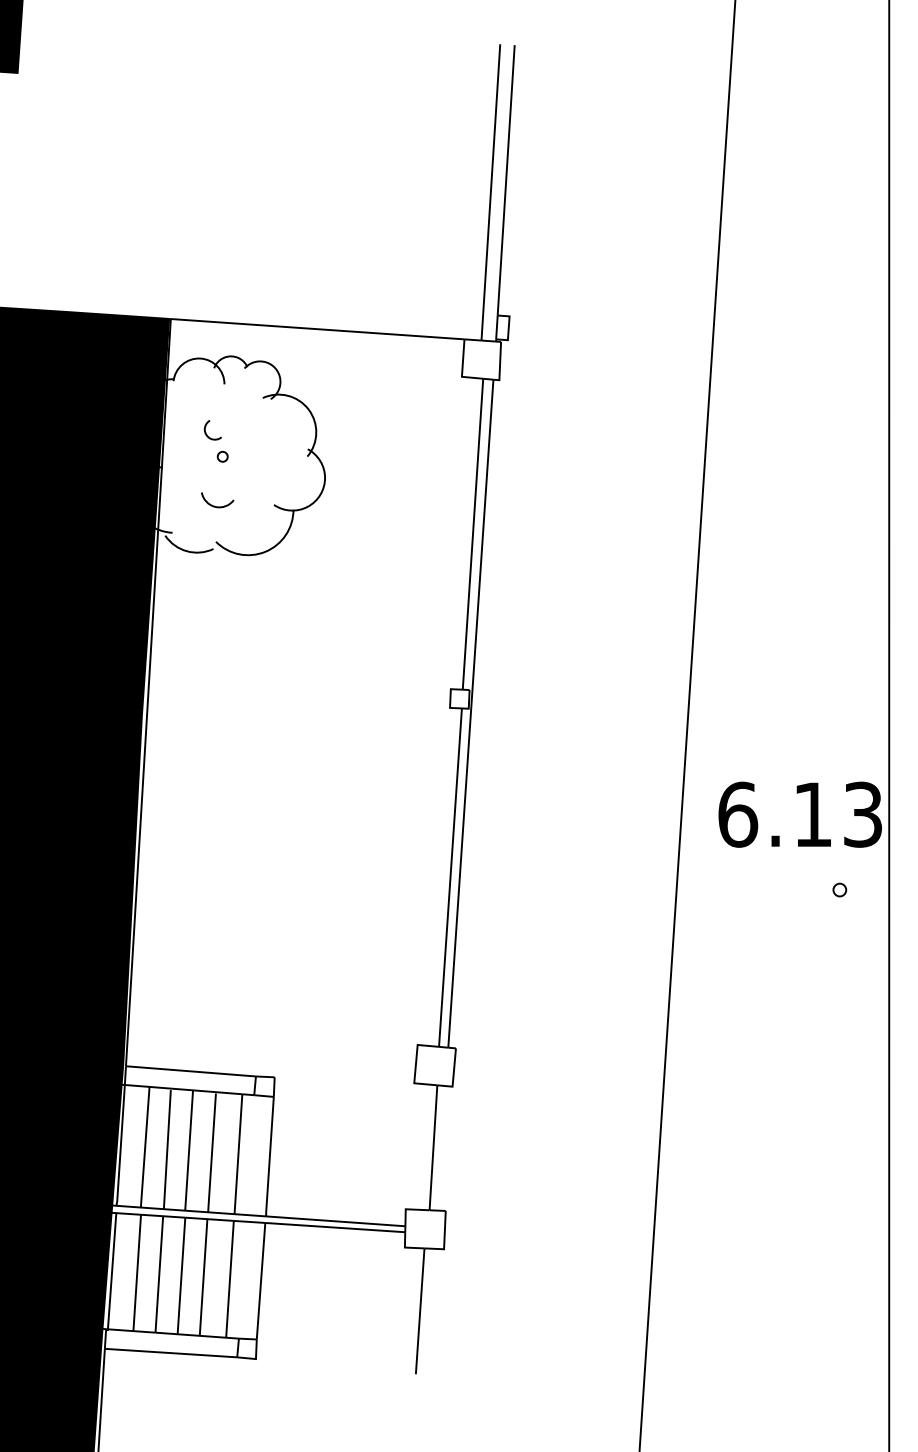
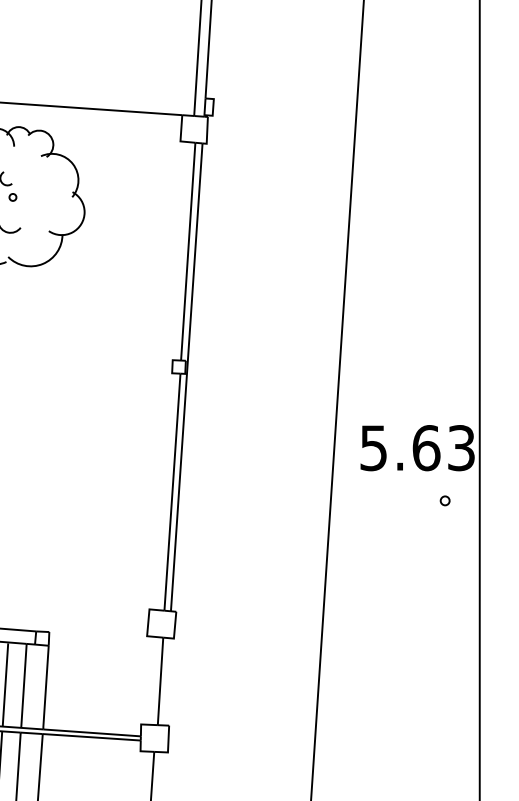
text: (775, 814) -> (400, 447), 6.13 -> 5.63

